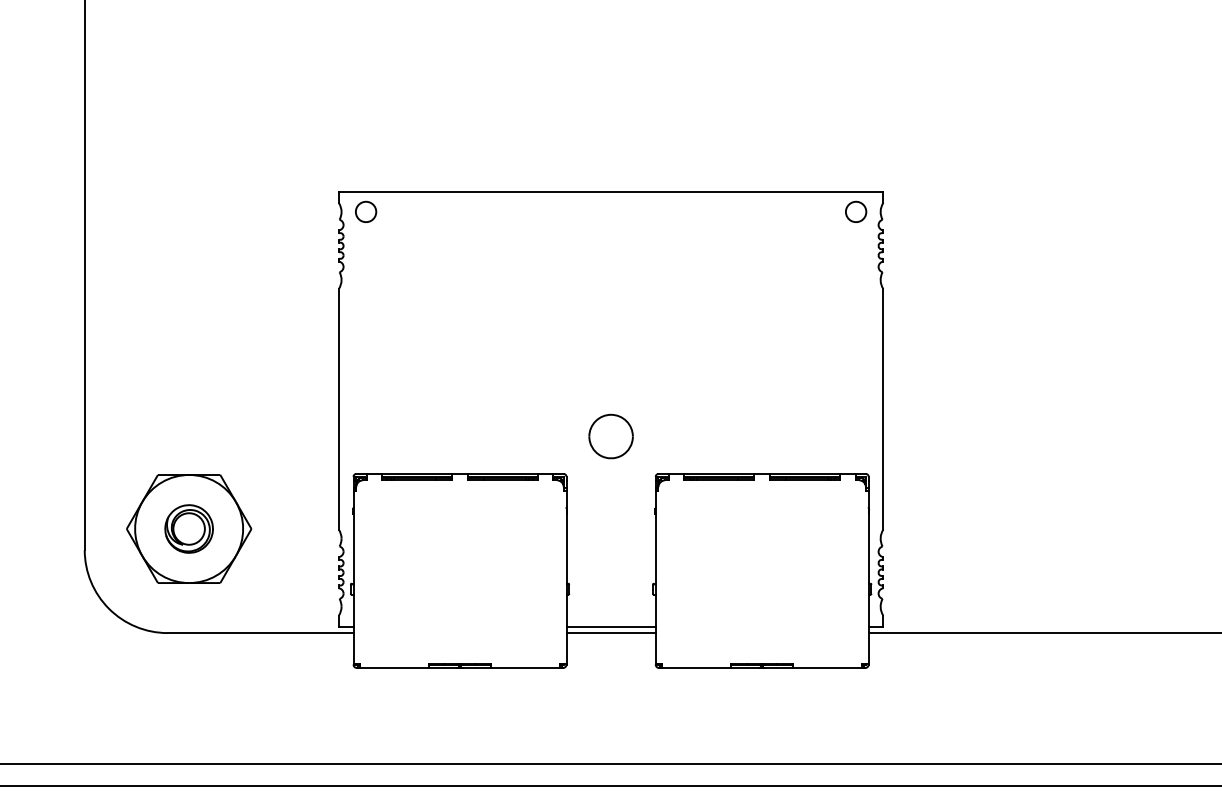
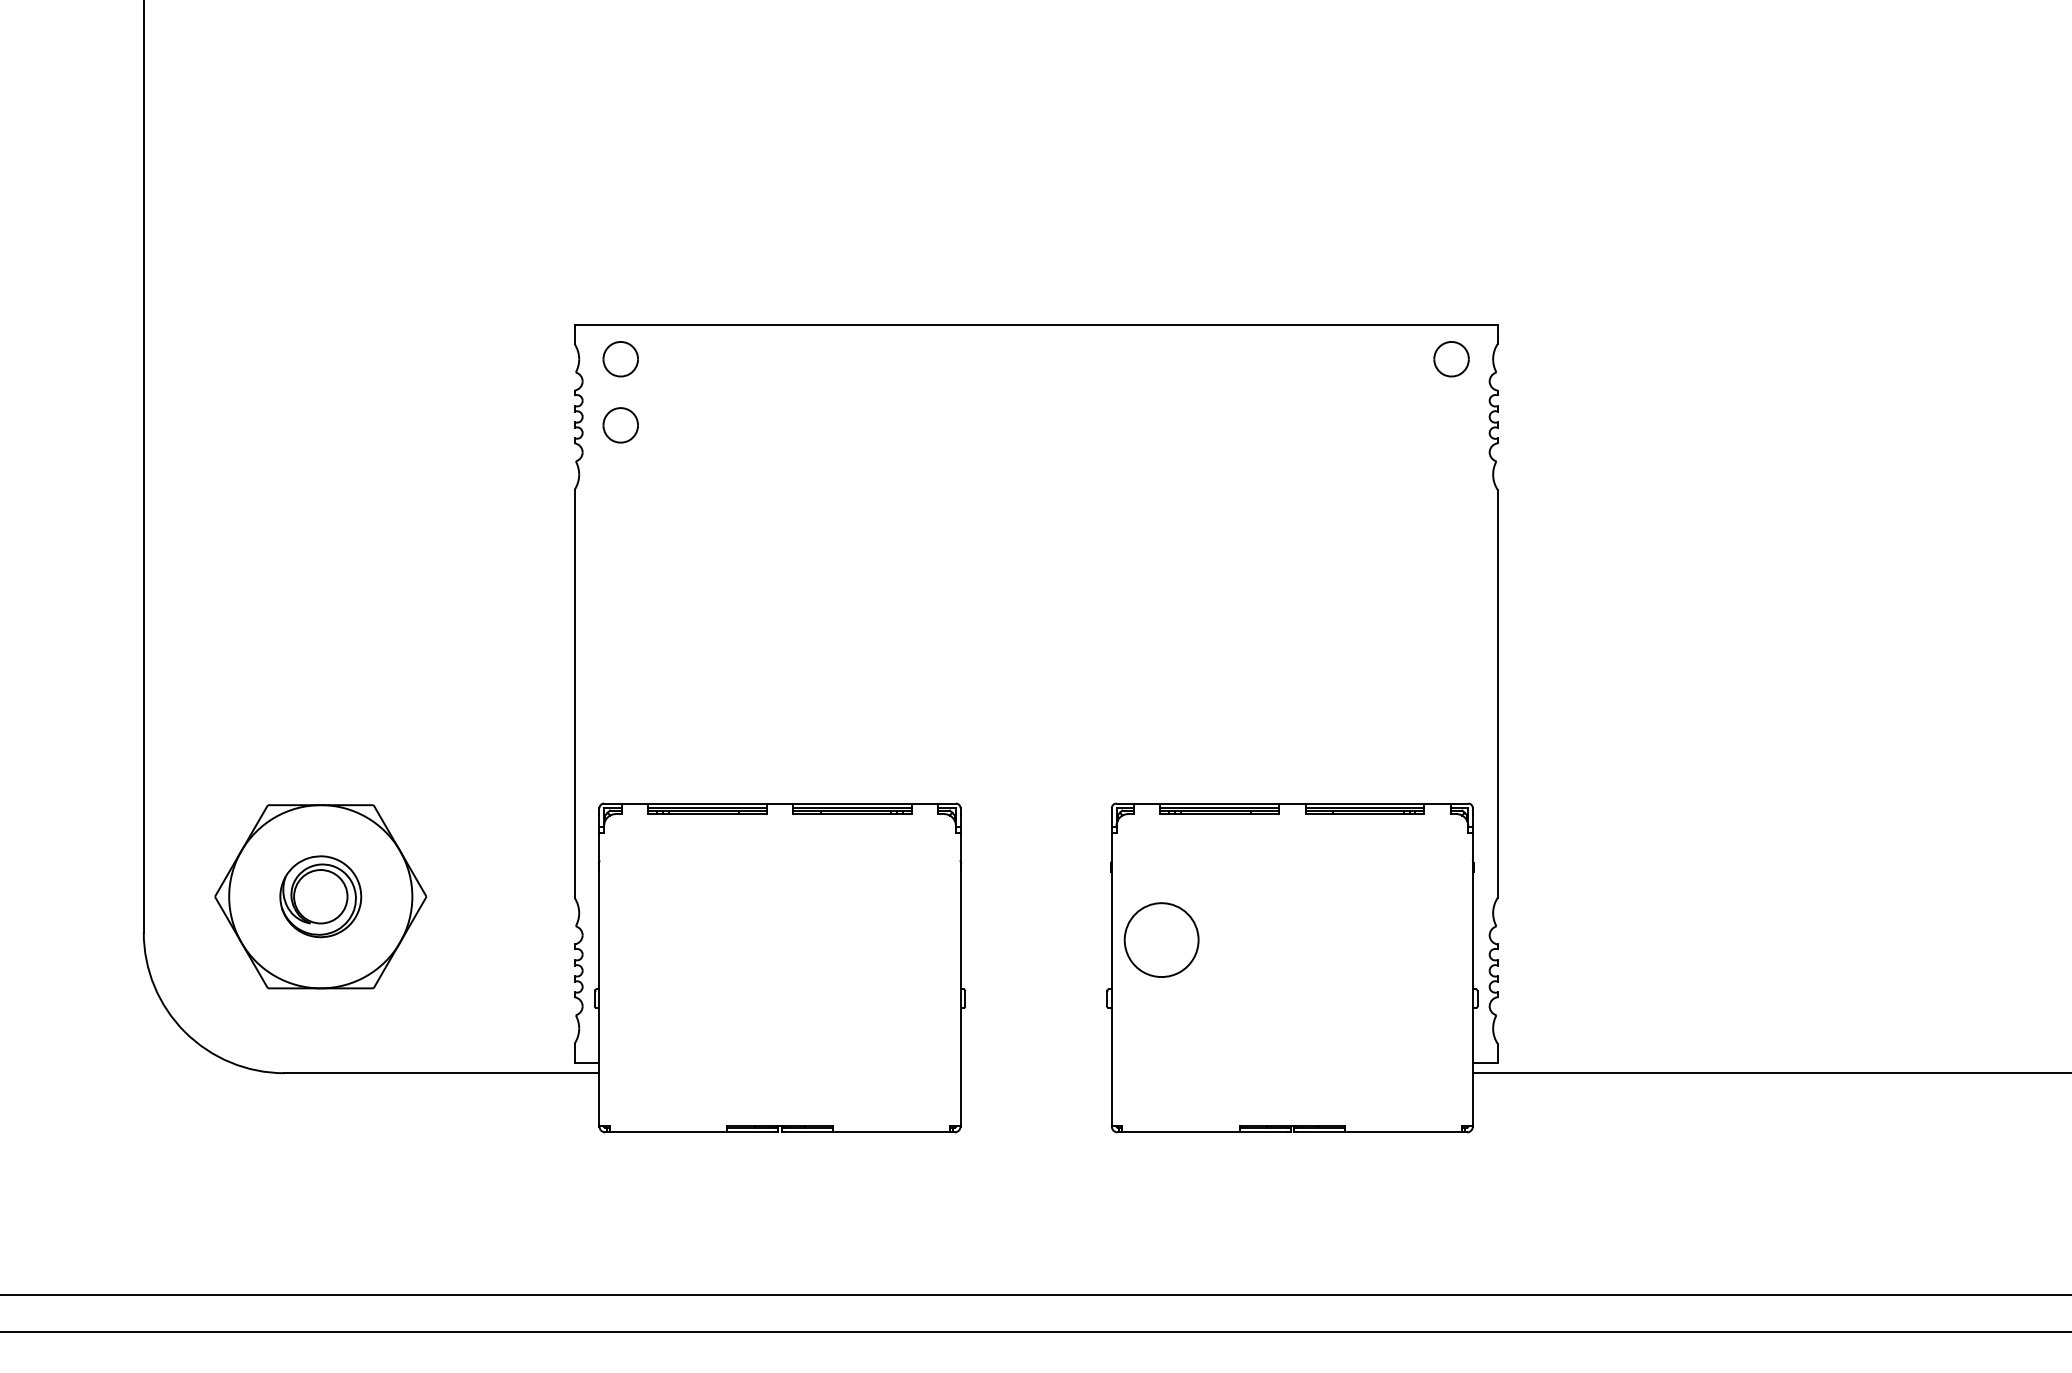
part: (366, 250) -> (621, 424), added
part: (610, 436) -> (1160, 939), moved
line: (610, 627) -> (1035, 1063), removed
line: (610, 633) -> (1035, 1073), removed

